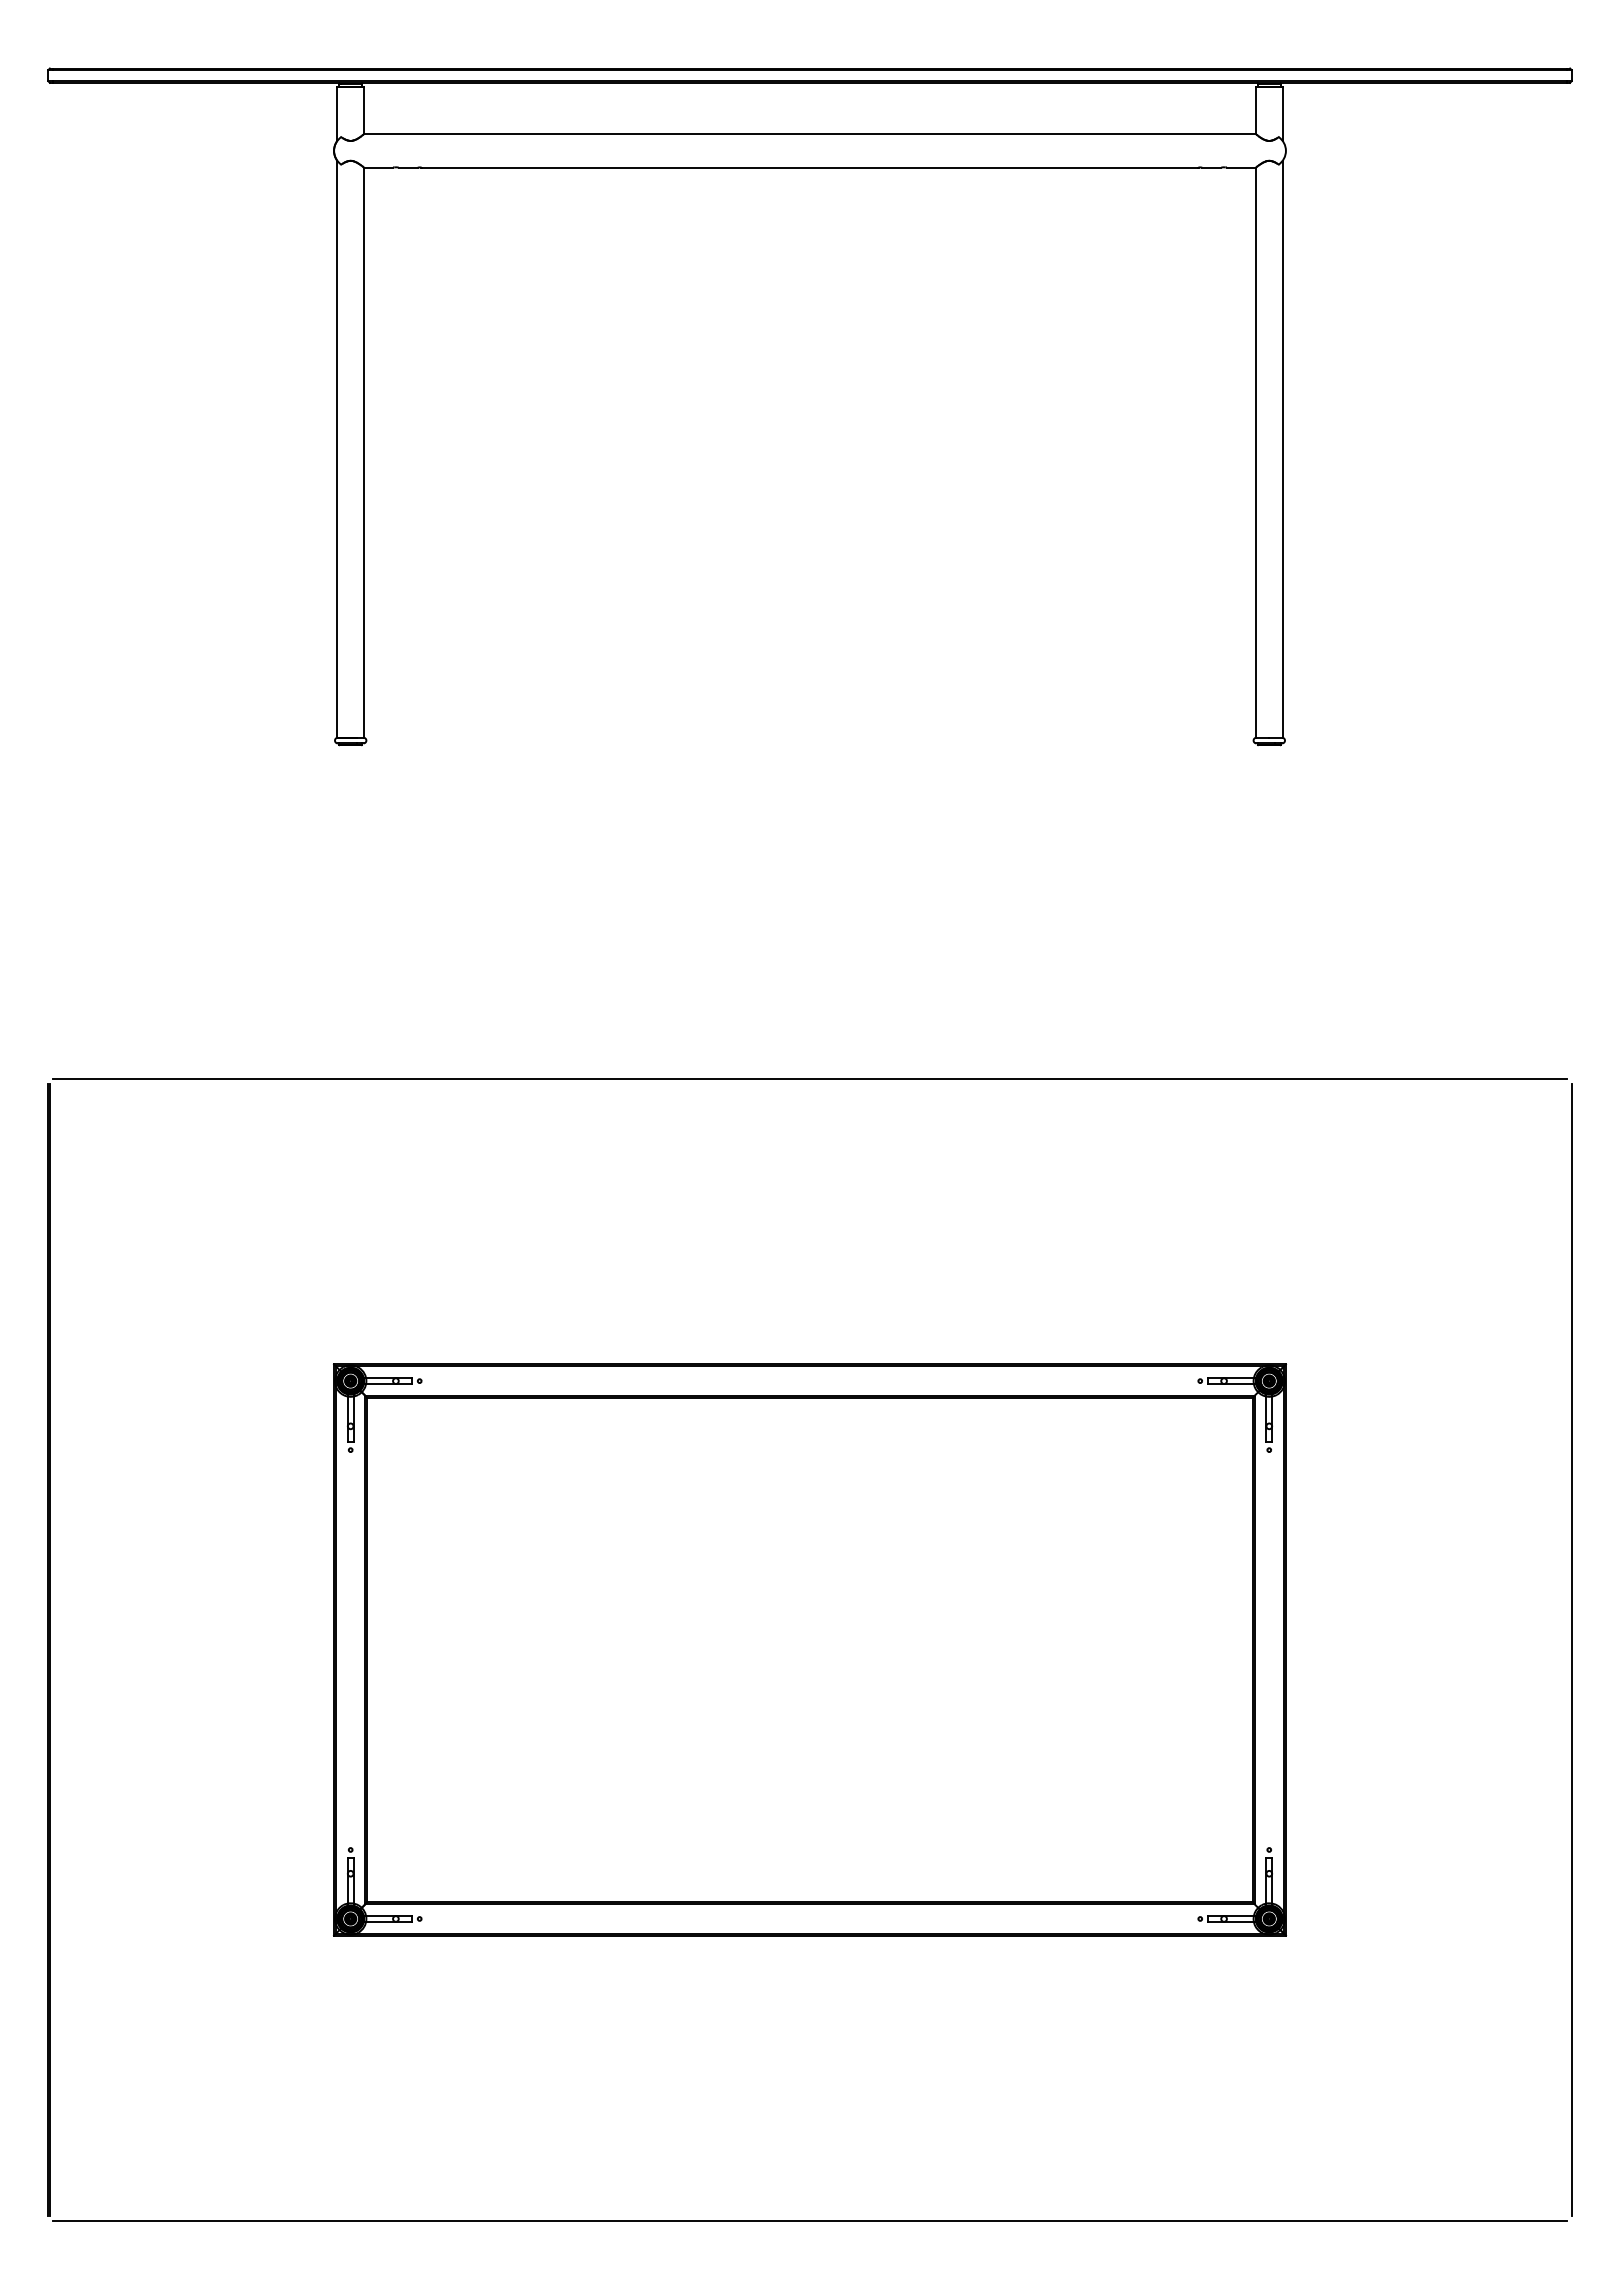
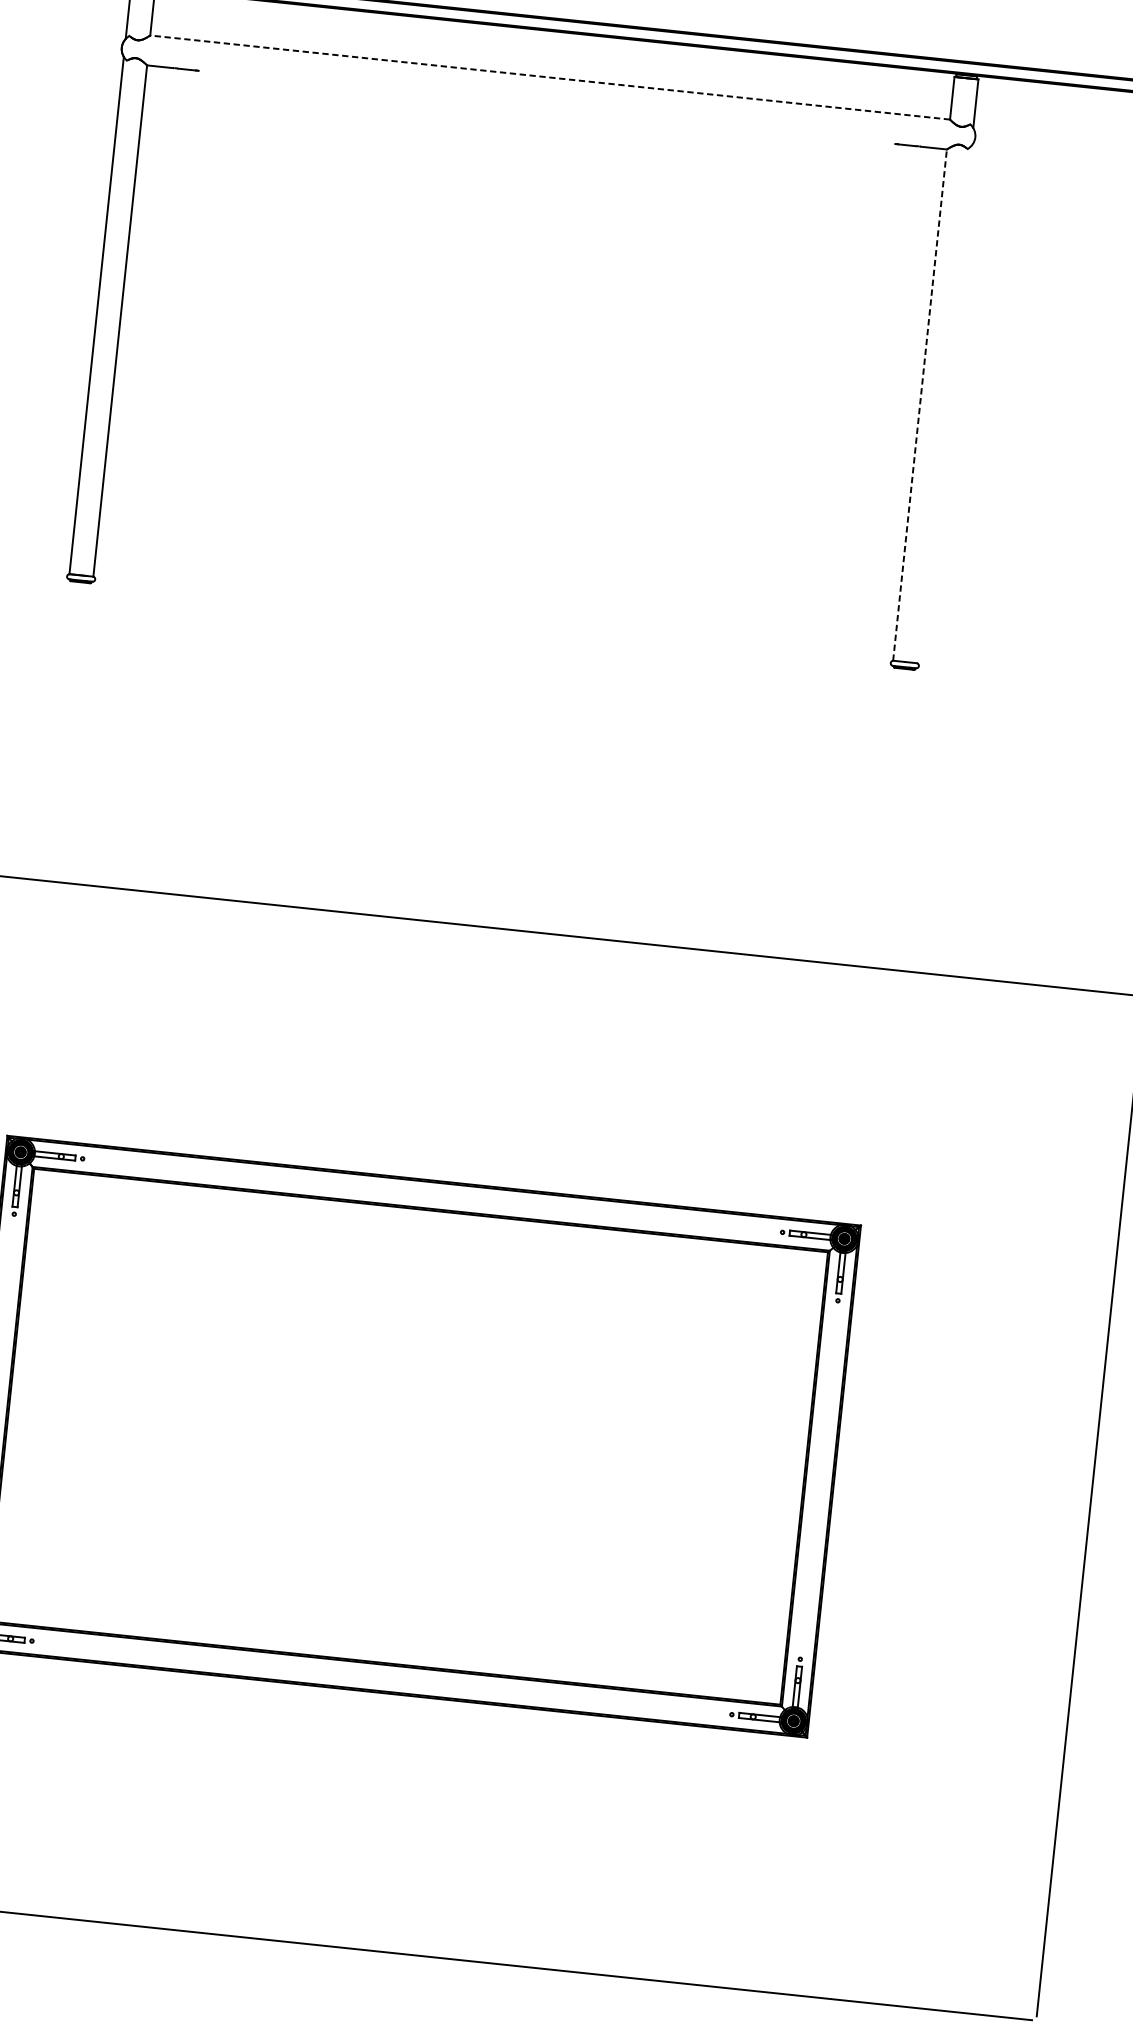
line: (810, 134) -> (550, 77), solid -> dashed
line: (809, 167) -> (546, 107), removed
line: (1282, 448) -> (944, 403), removed
line: (1255, 452) -> (919, 404), solid -> dashed

